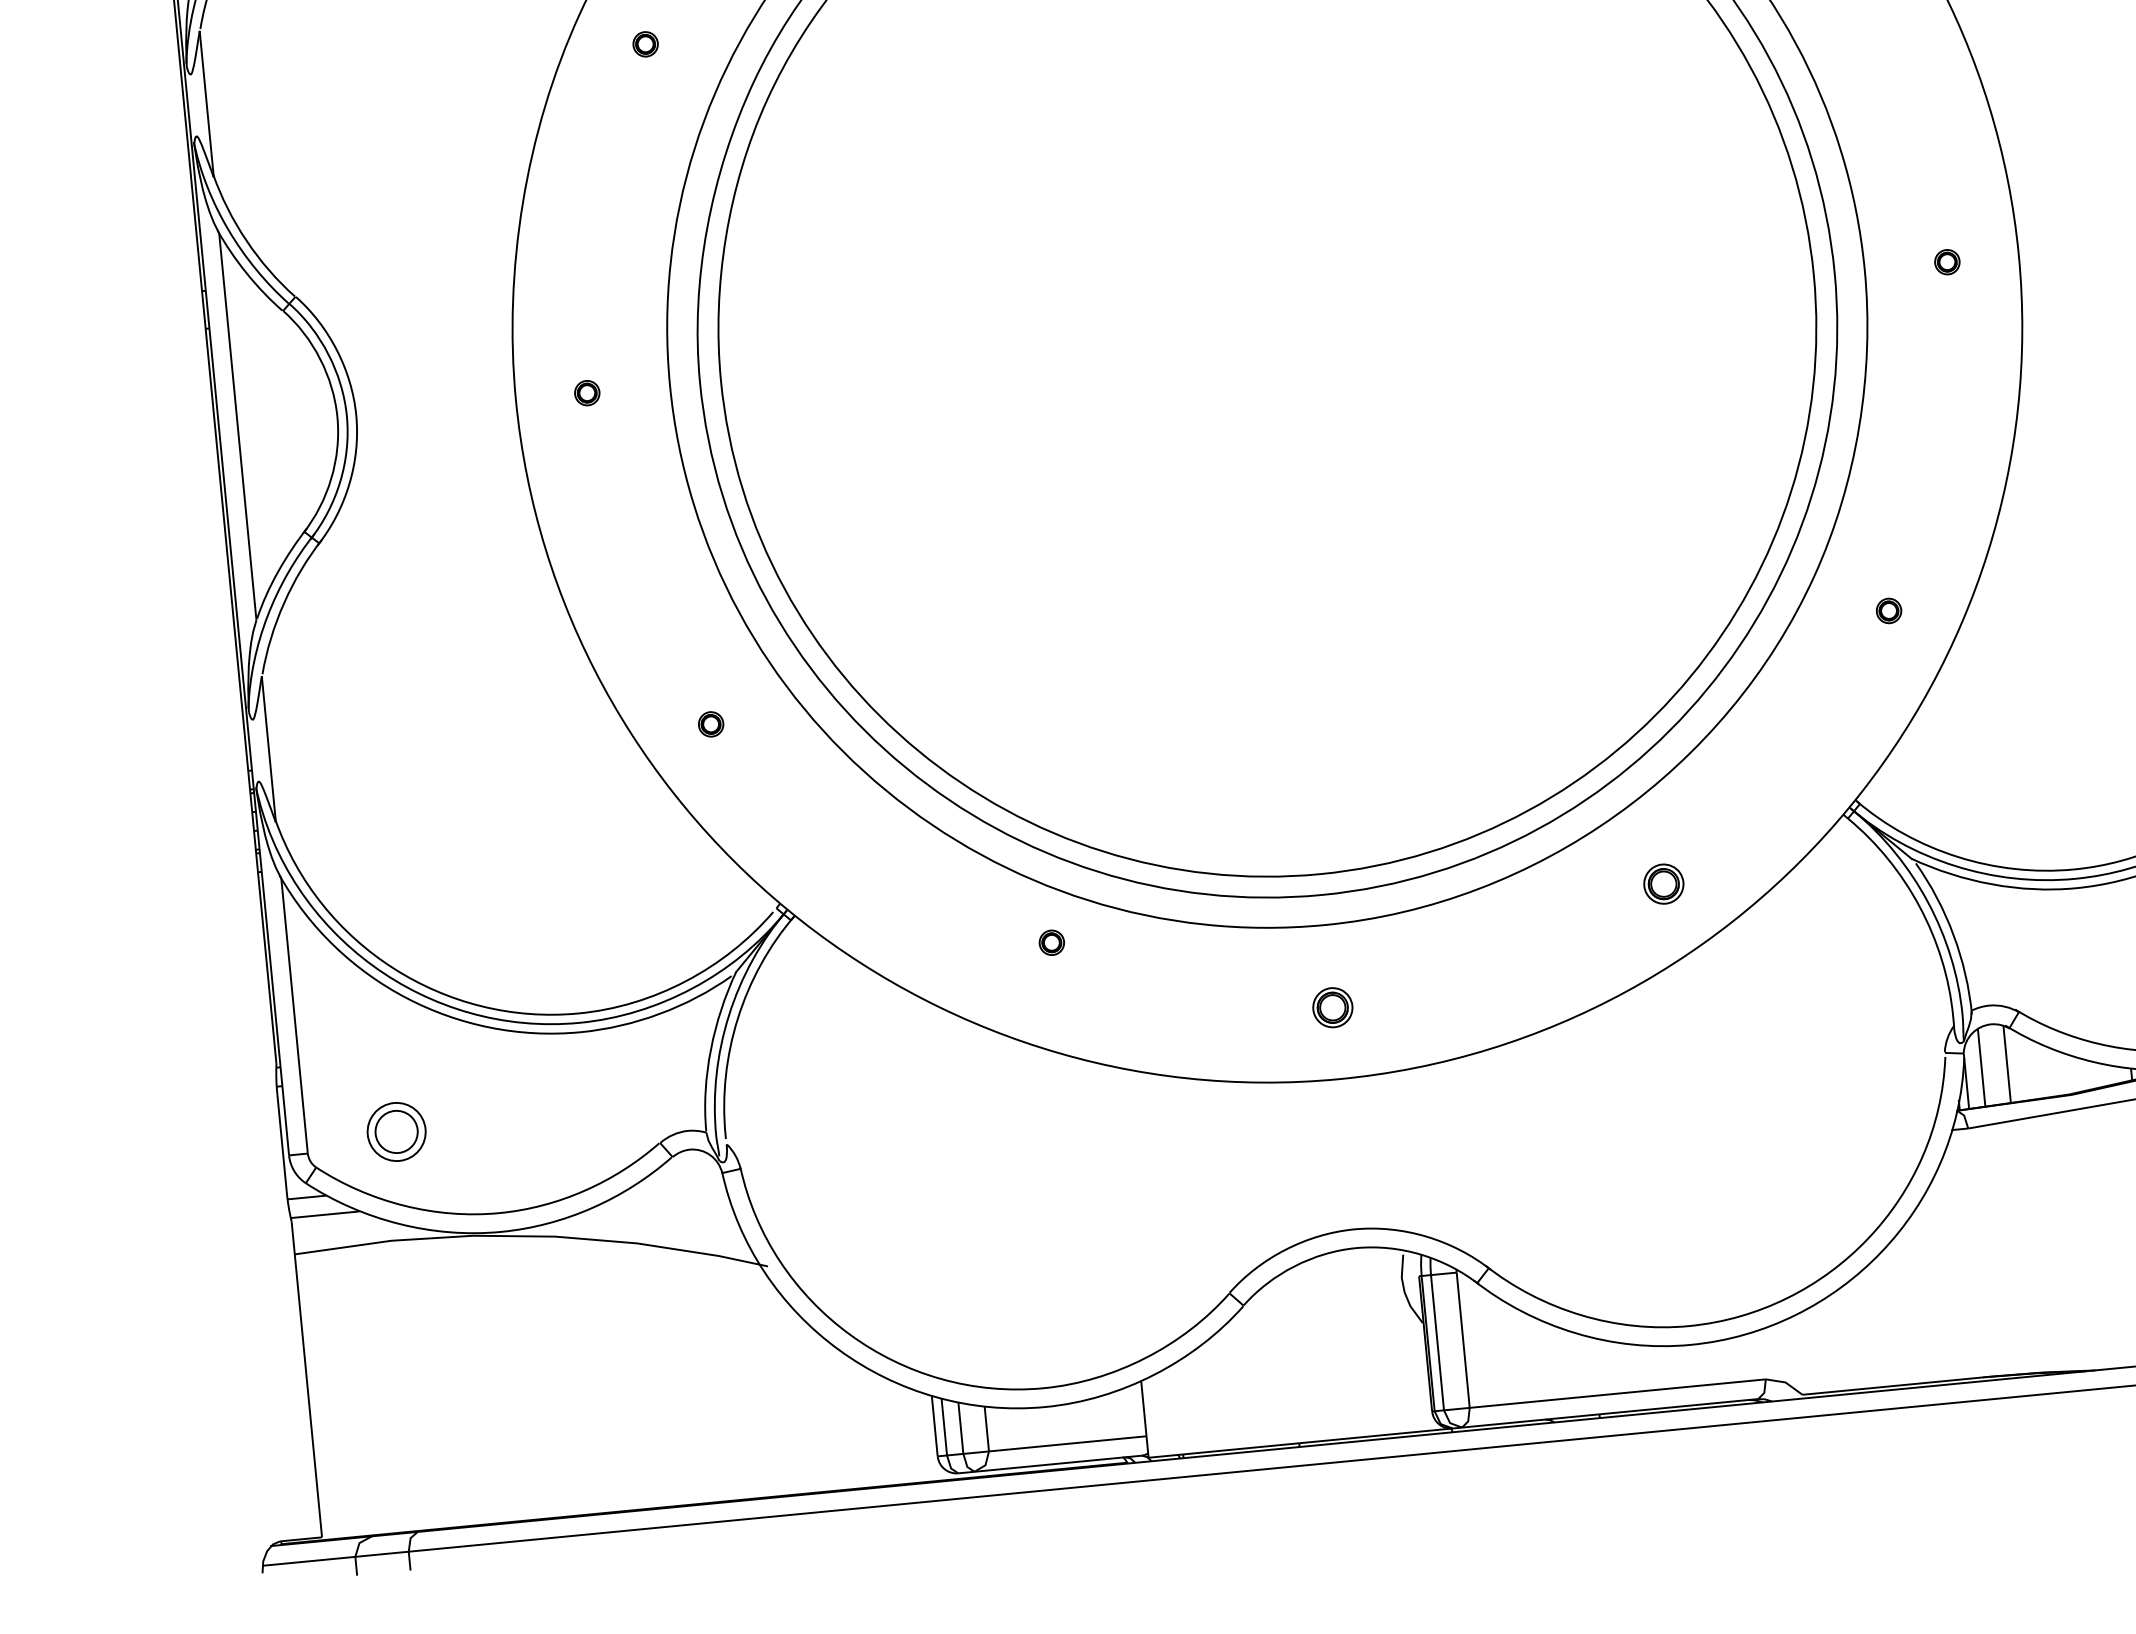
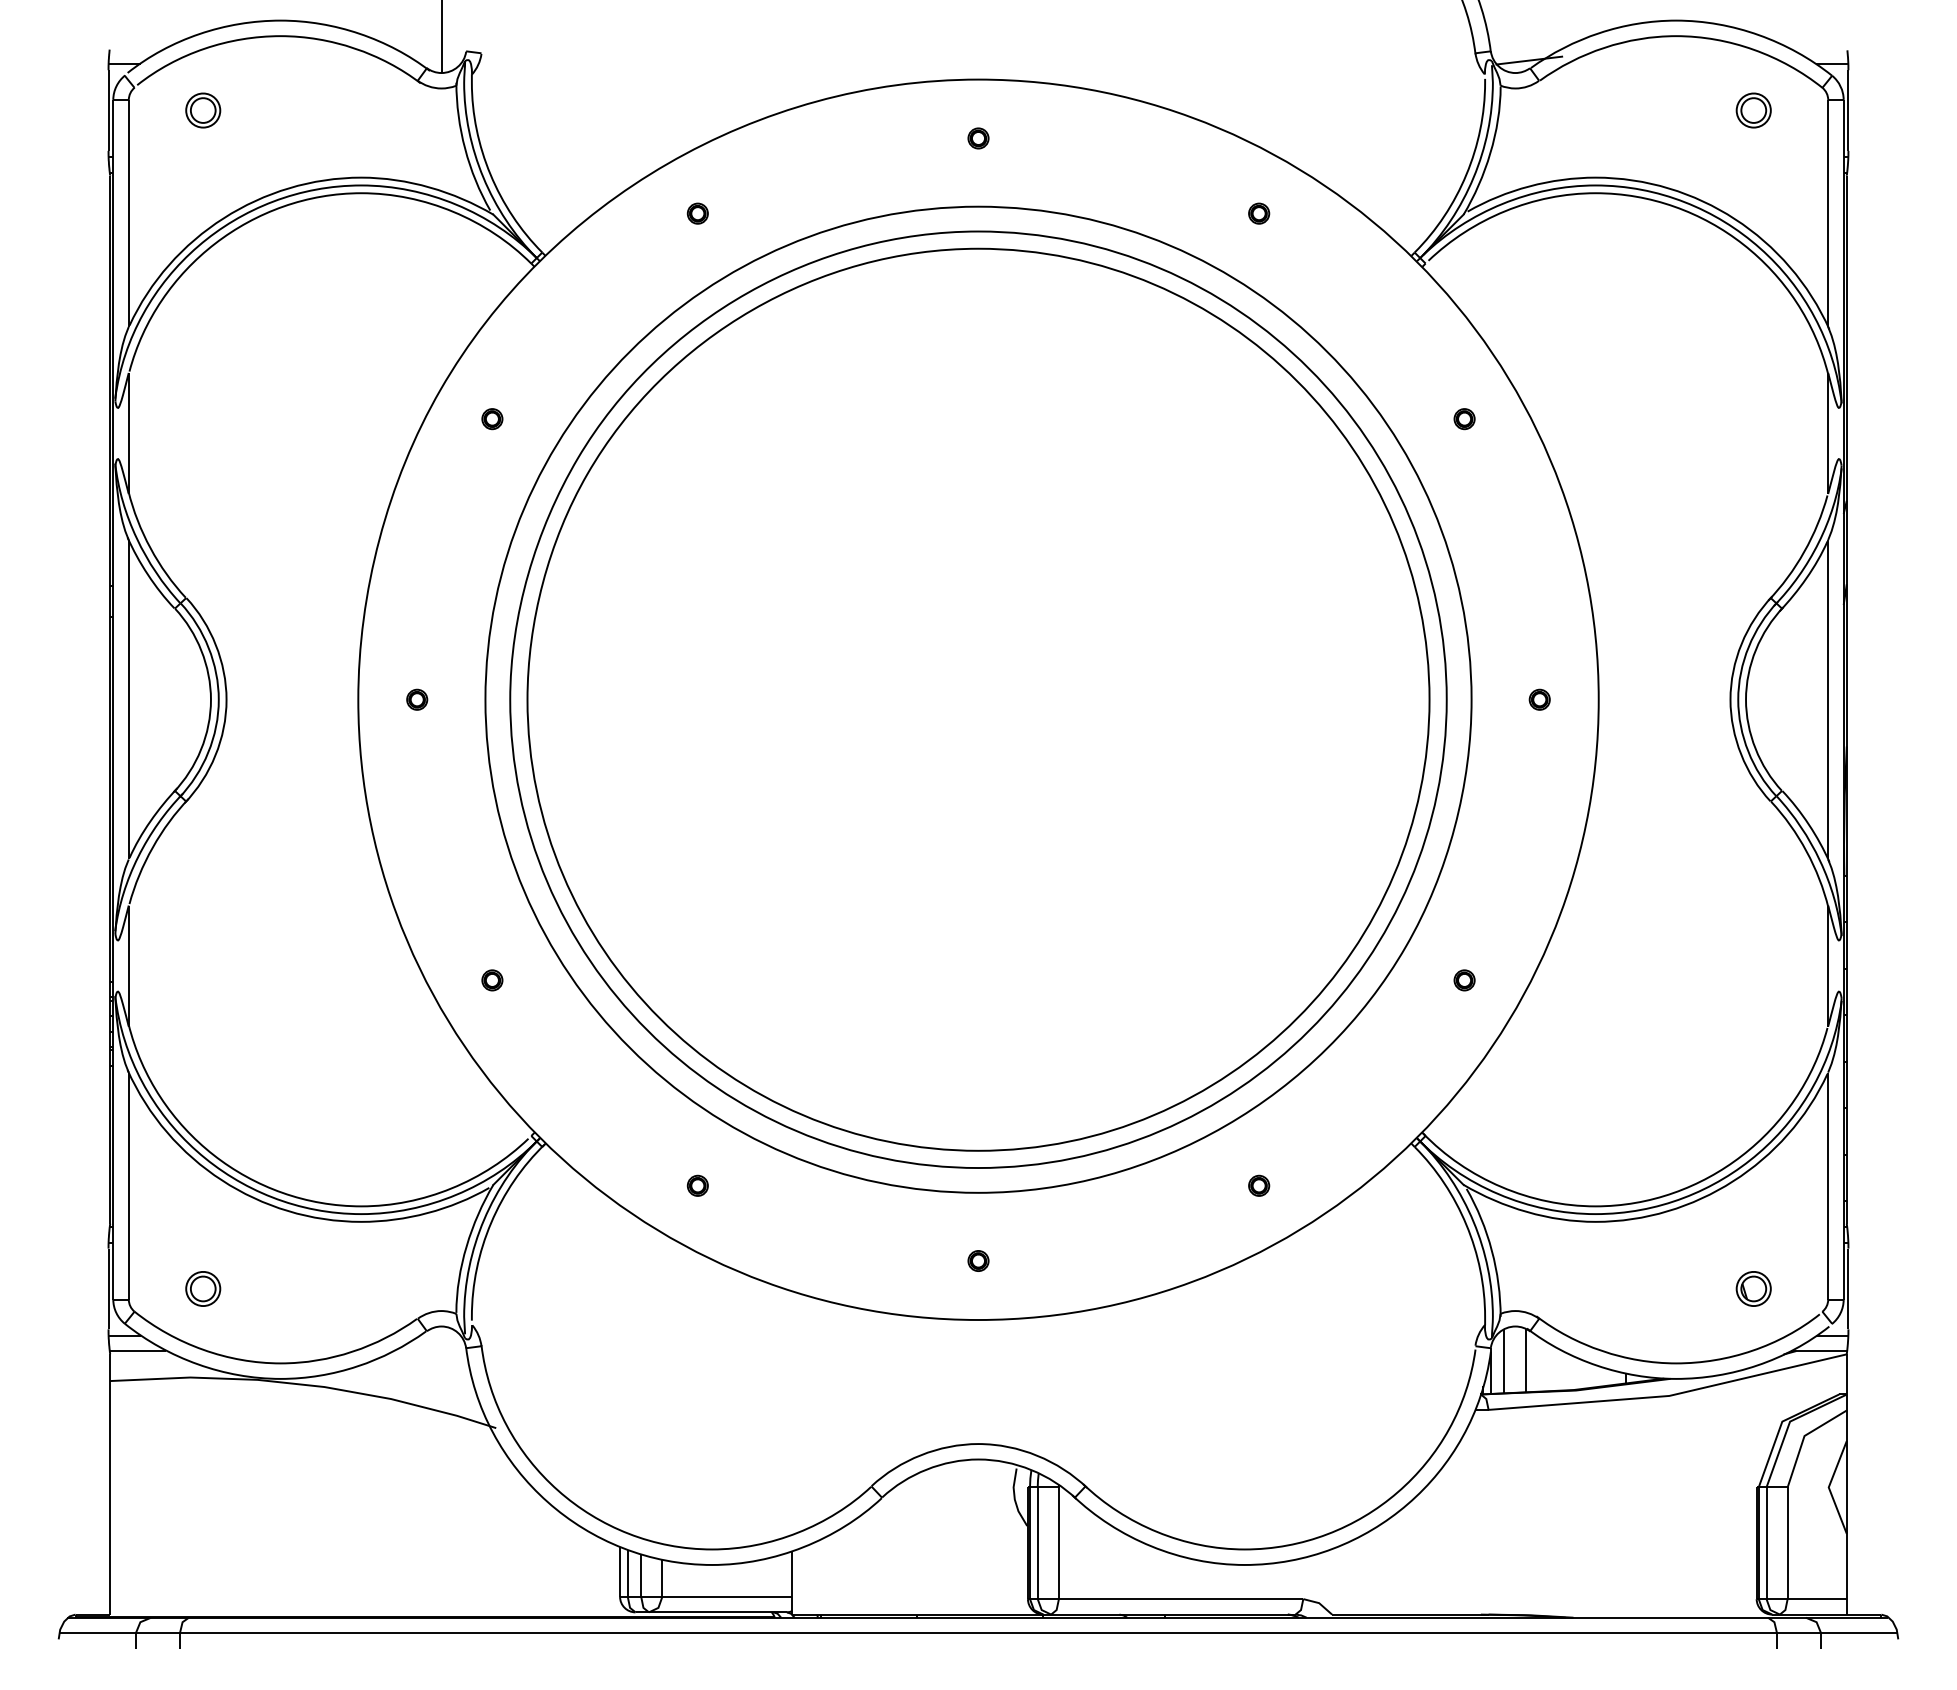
part: (1664, 883) -> (1259, 1185), size x0.62
part: (1051, 942) -> (697, 1185), moved
part: (1332, 1007) -> (978, 1260), size x0.62
part: (397, 1131) -> (203, 1288), size x0.71

